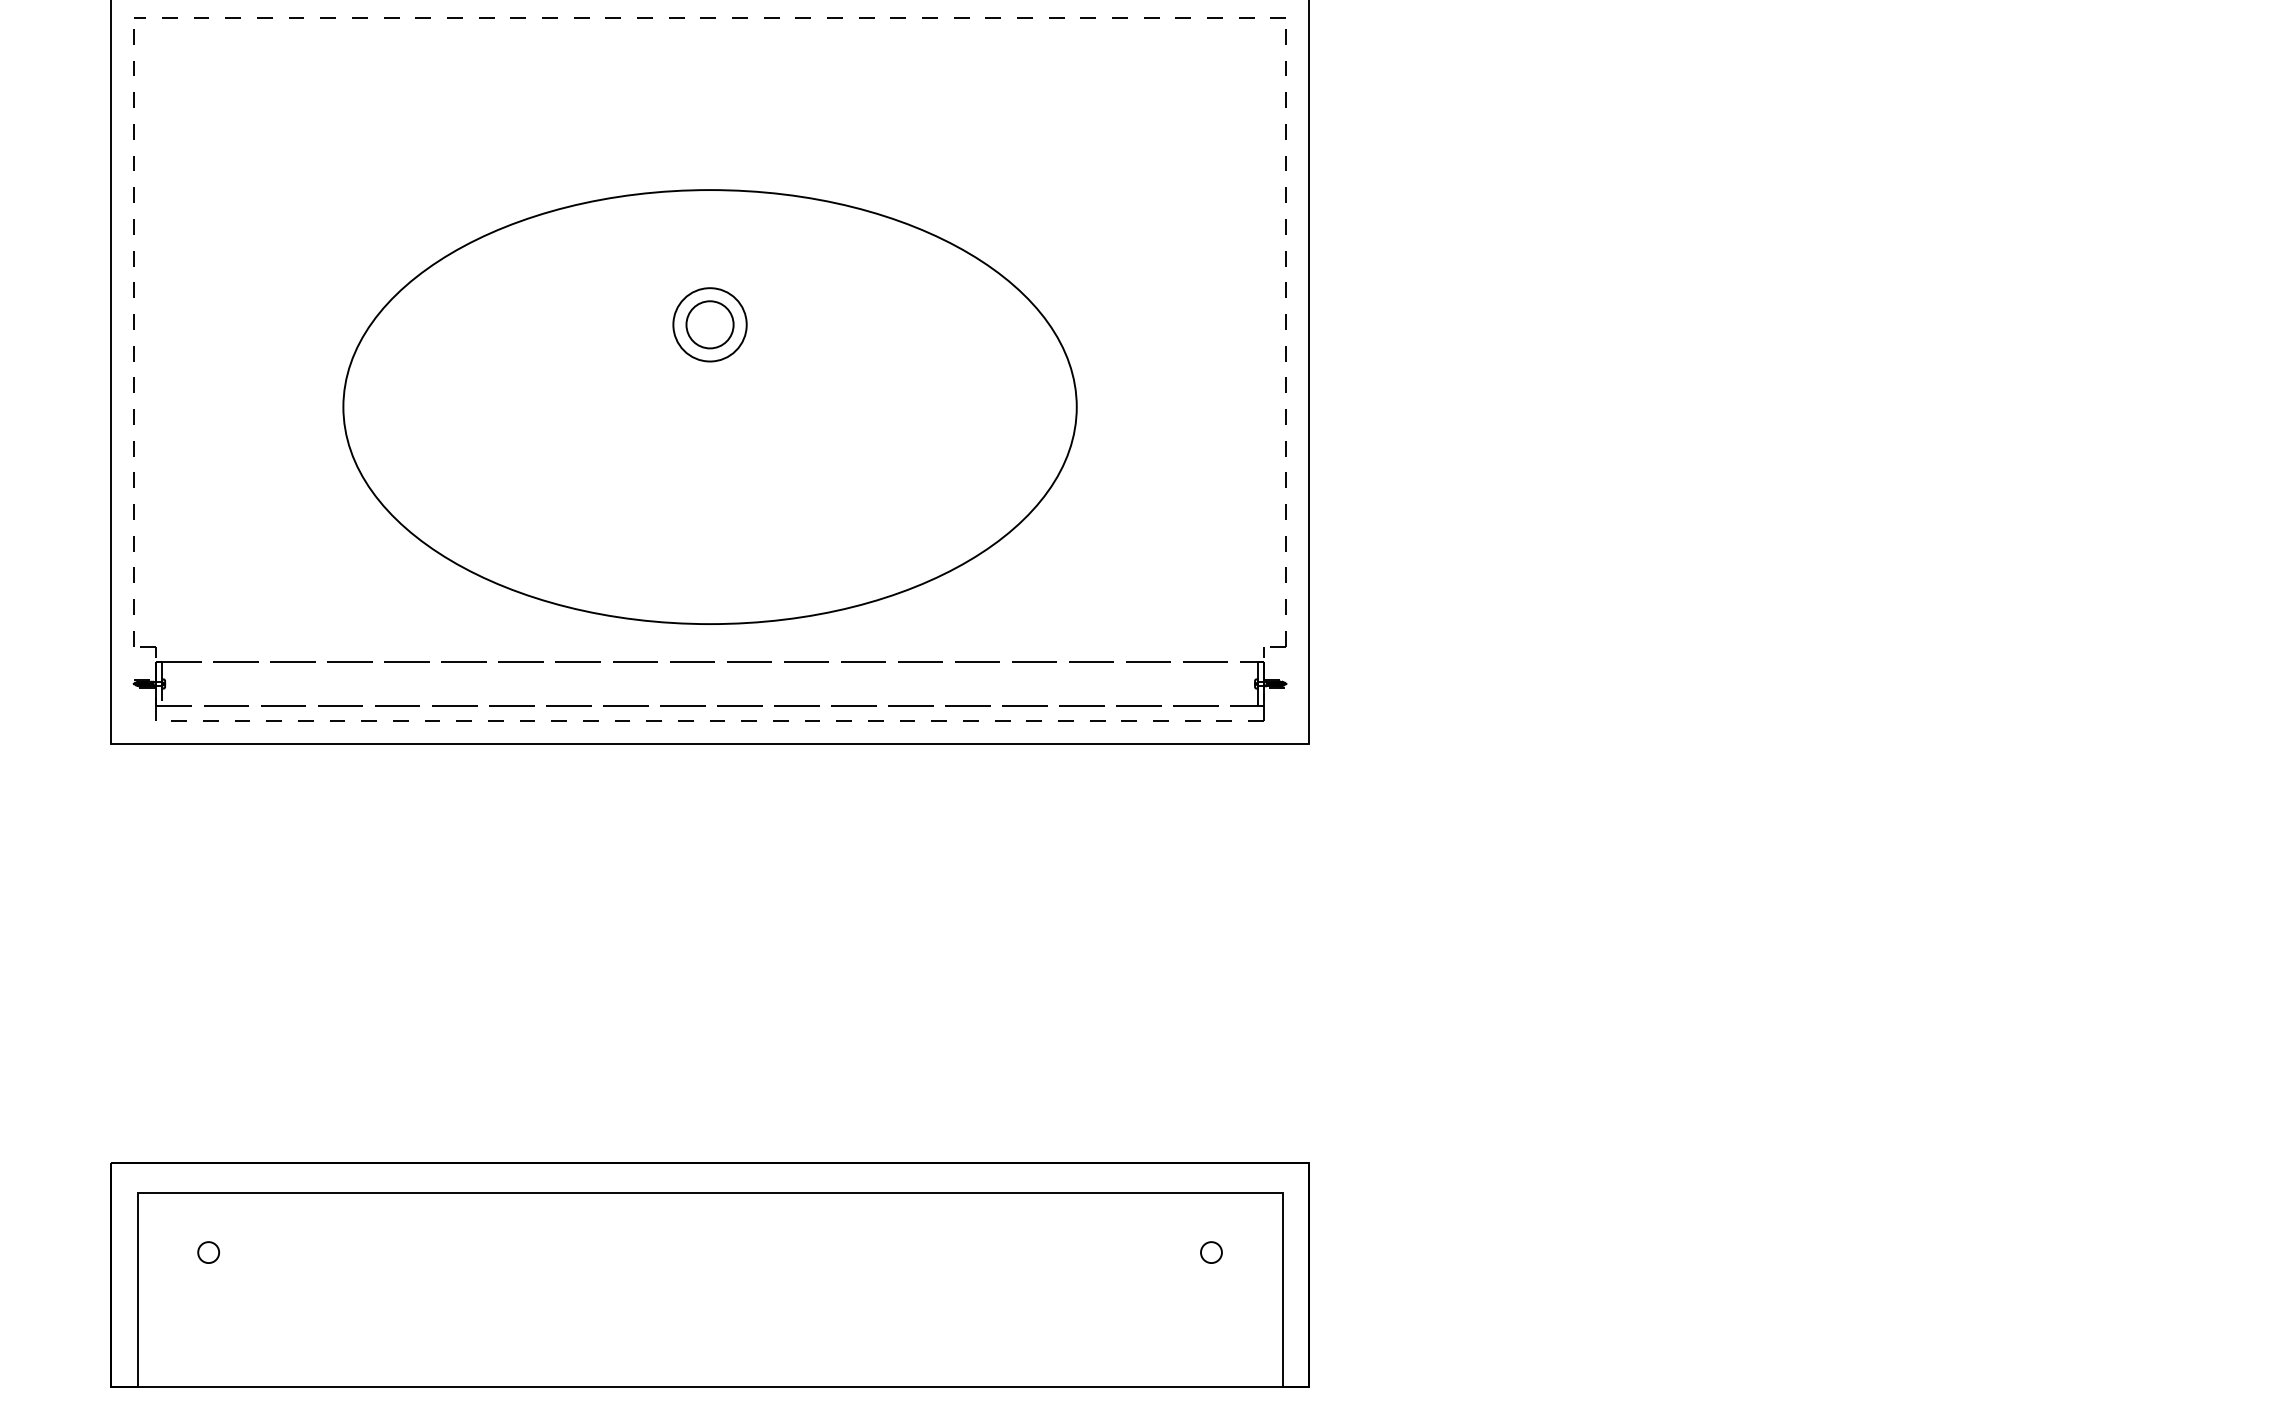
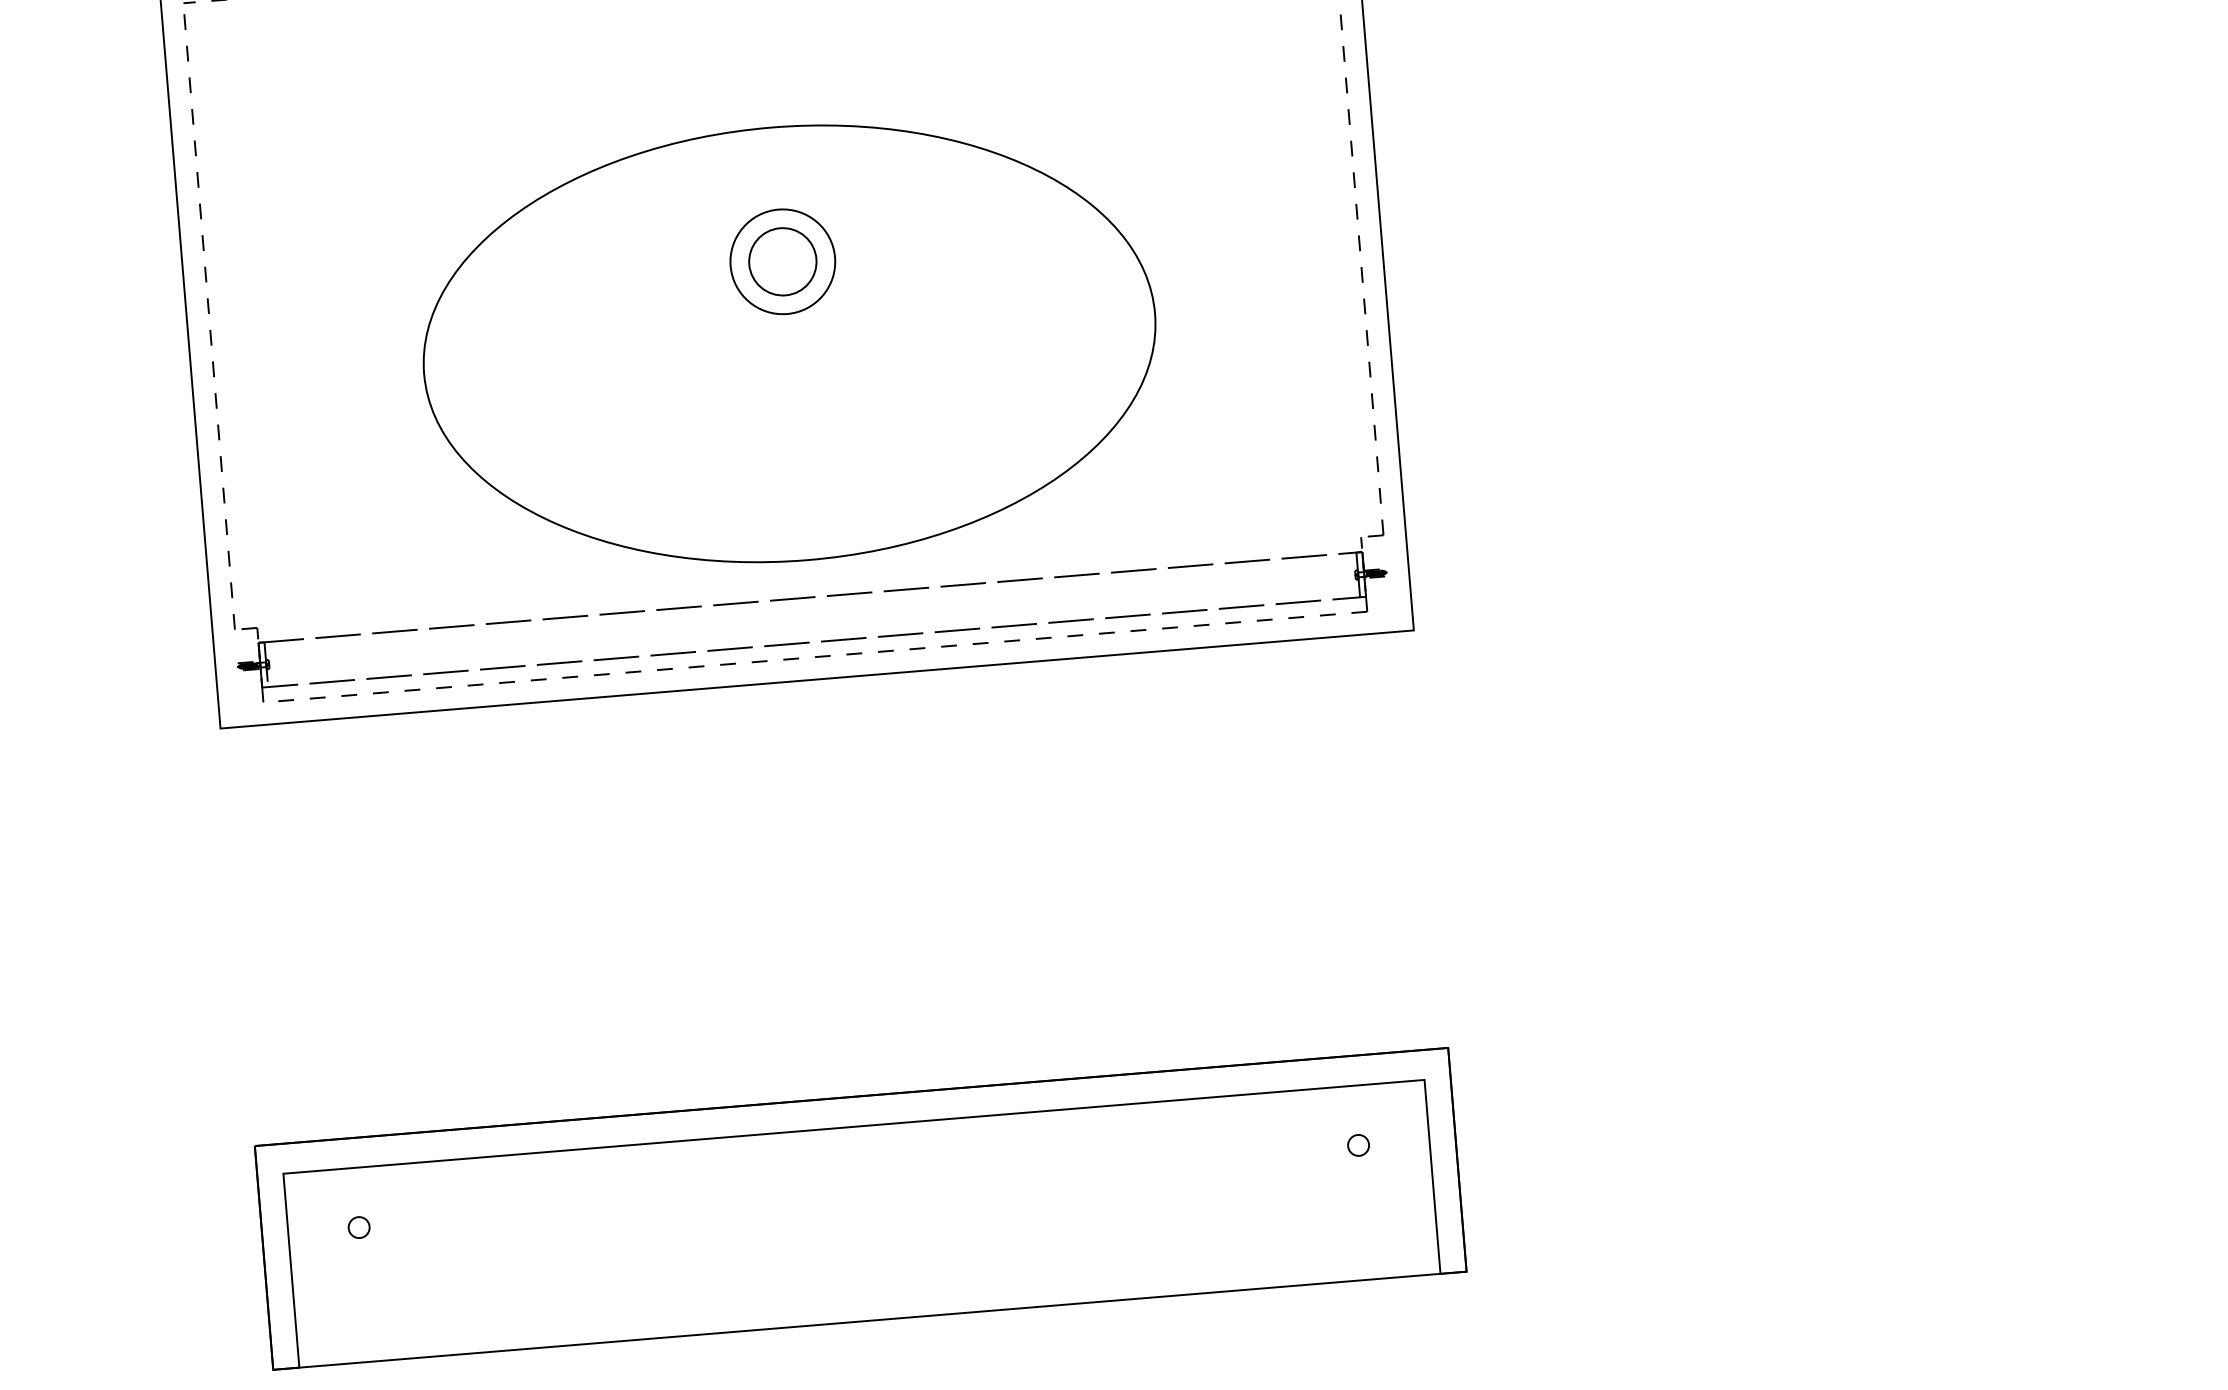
part: (709, 324) -> (782, 261), size x1.43

